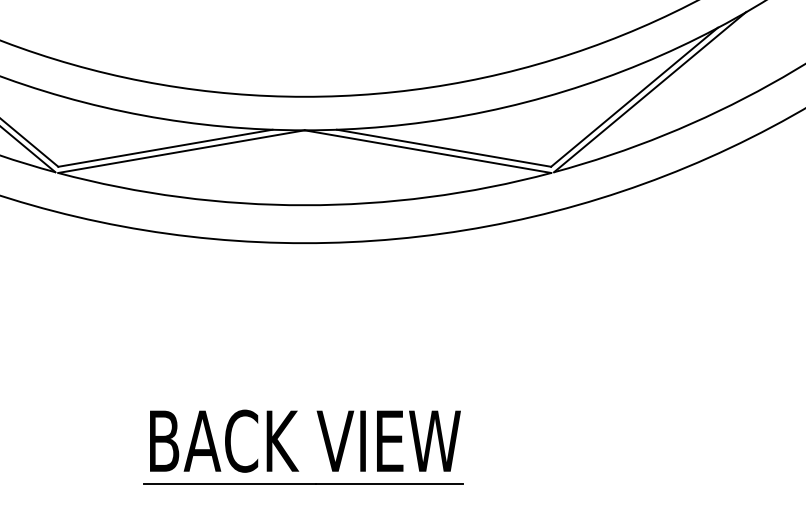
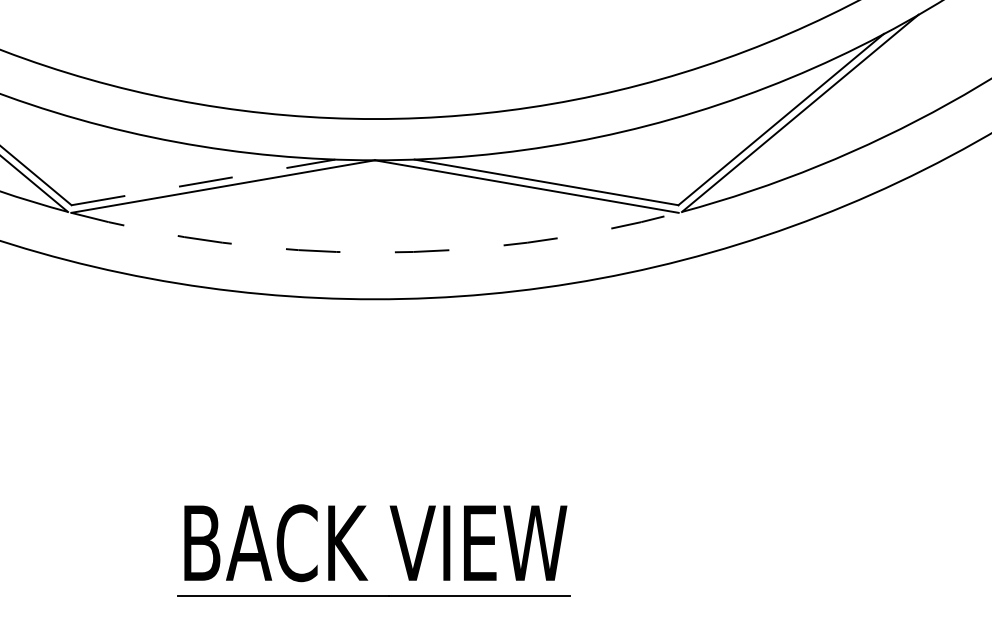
line: (165, 148) -> (203, 182), solid -> dashed
arc: (304, 205) -> (374, 252), solid -> dashed

